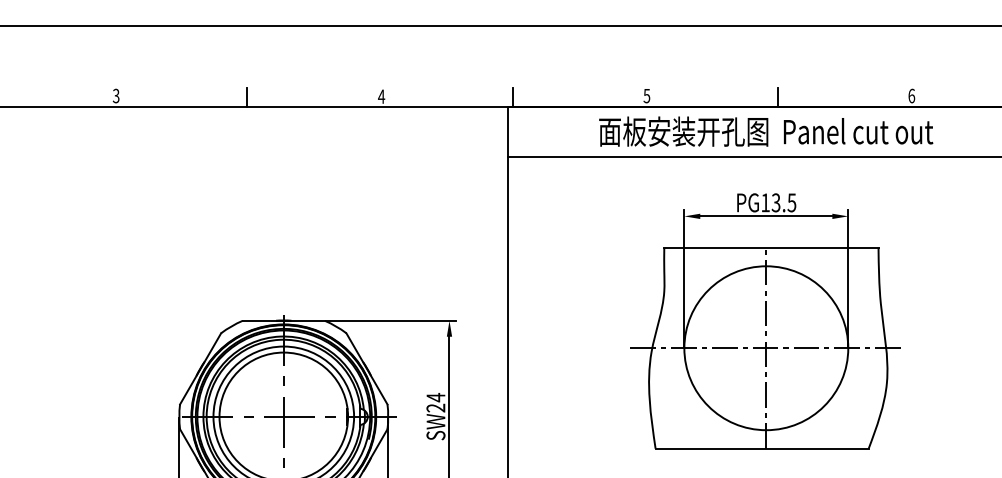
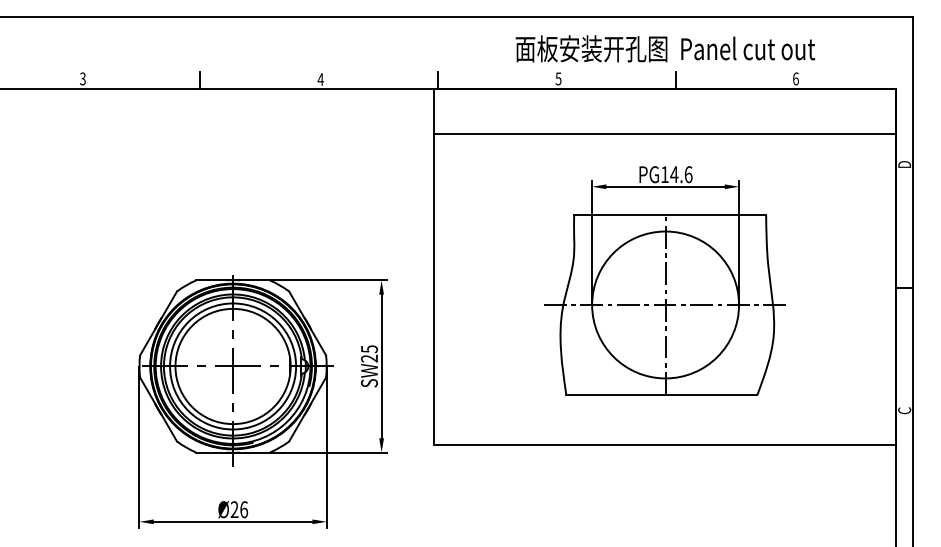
text: (766, 131) -> (665, 48), moved
text: (784, 202) -> (681, 174), PG13.5 -> PG14.6
text: (435, 397) -> (369, 349), SW24 -> SW25

